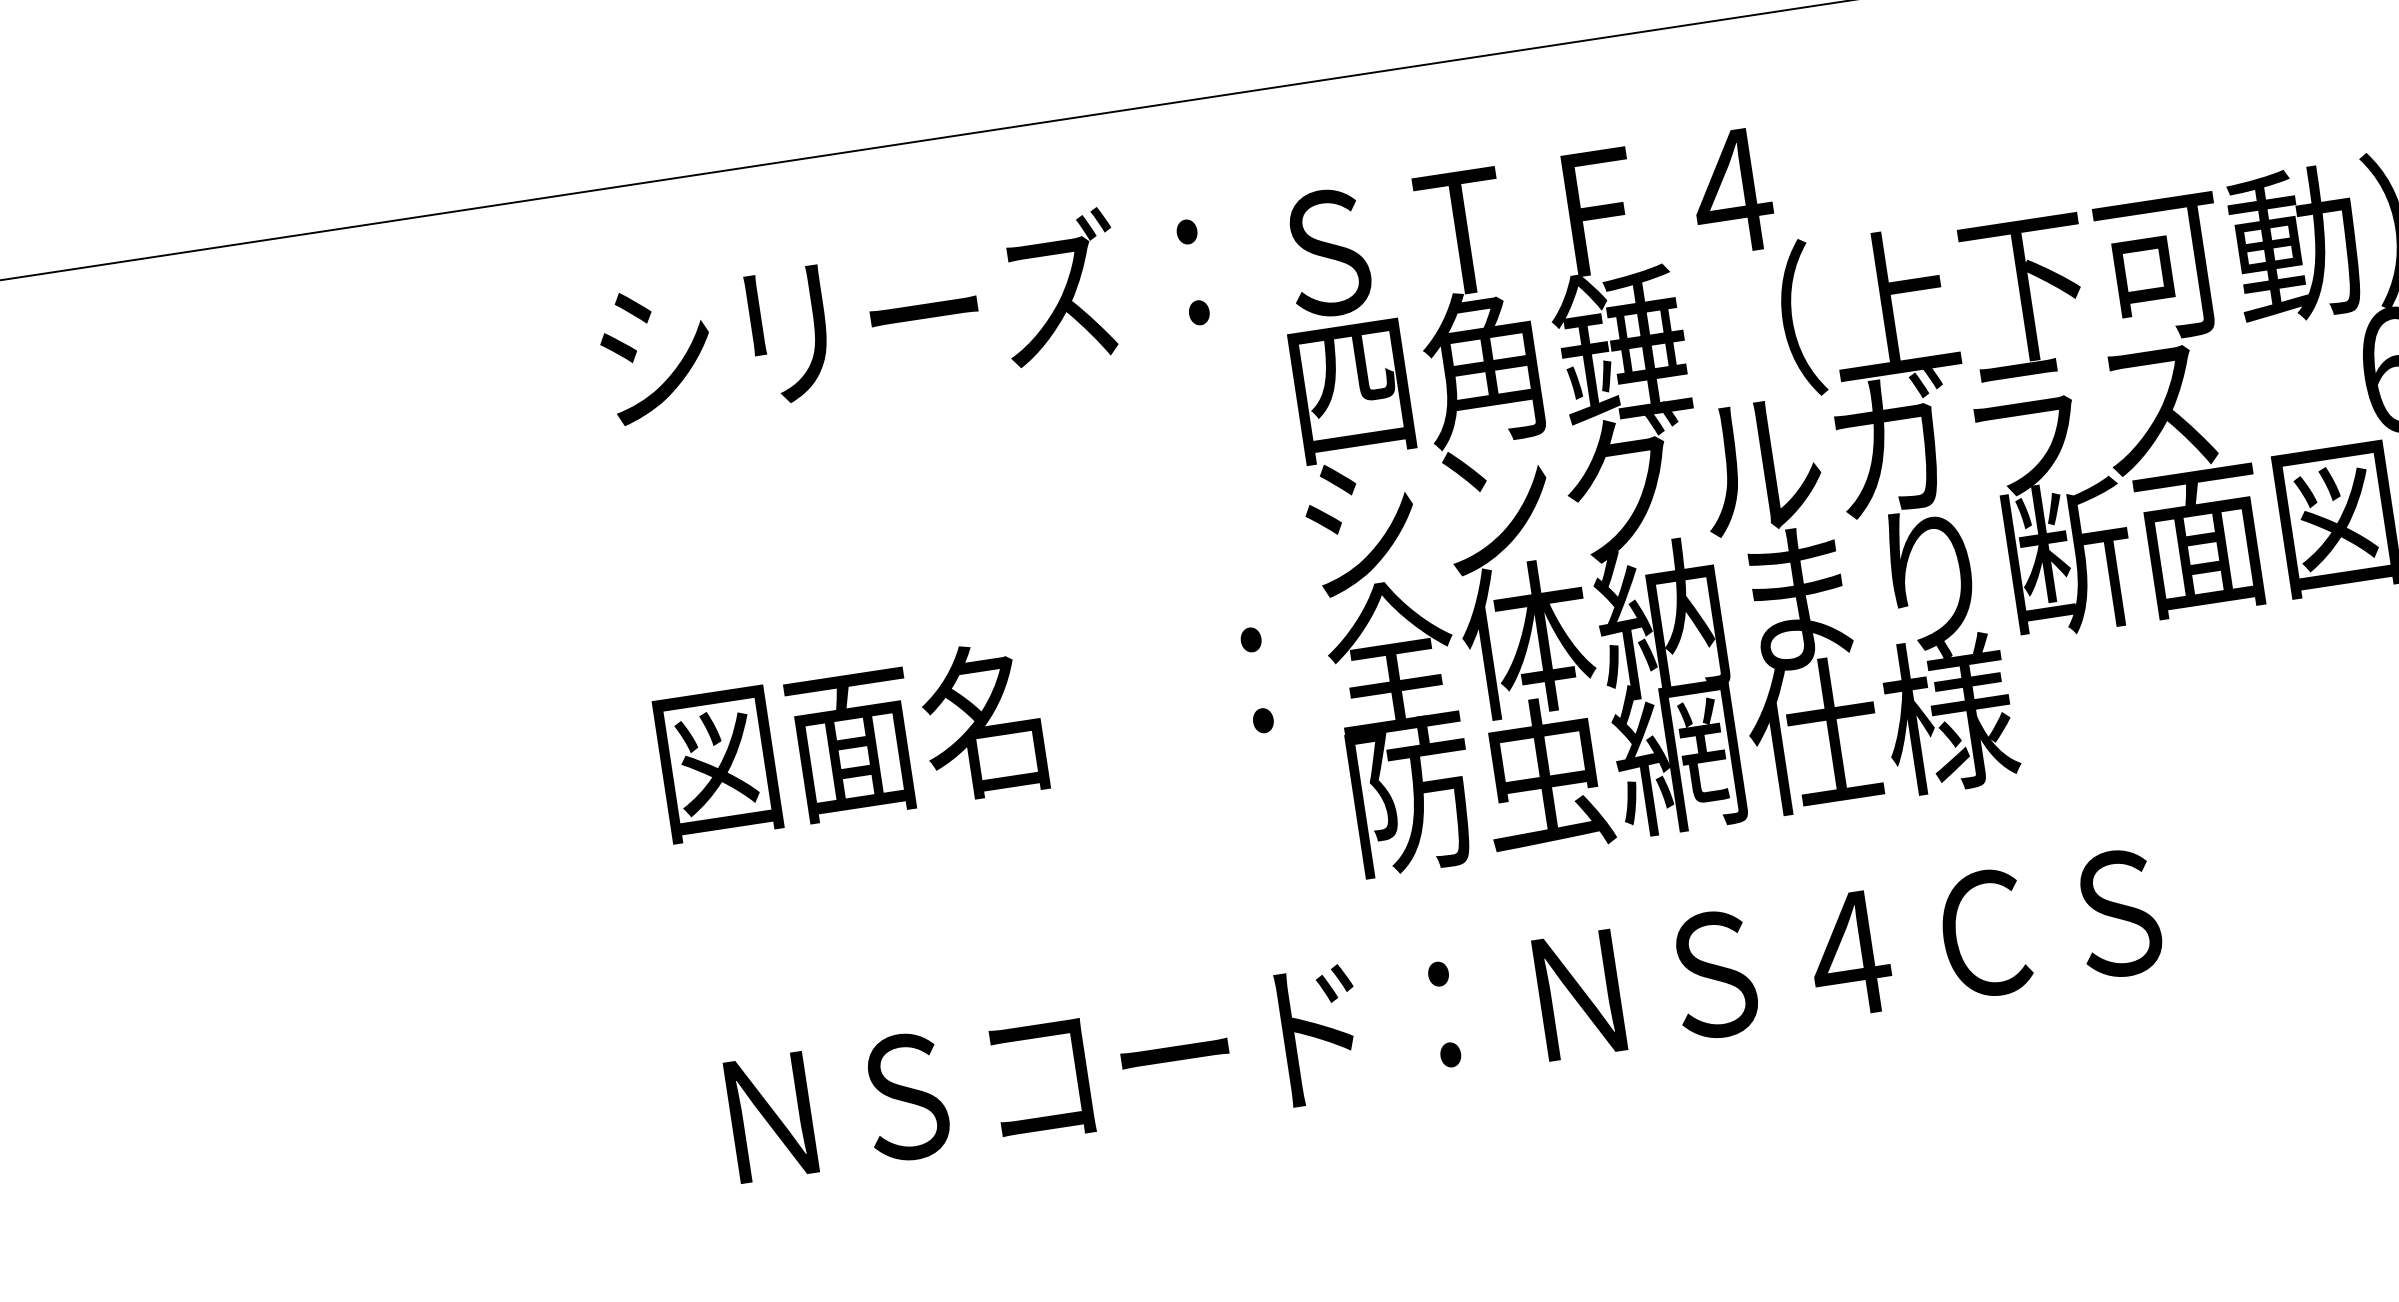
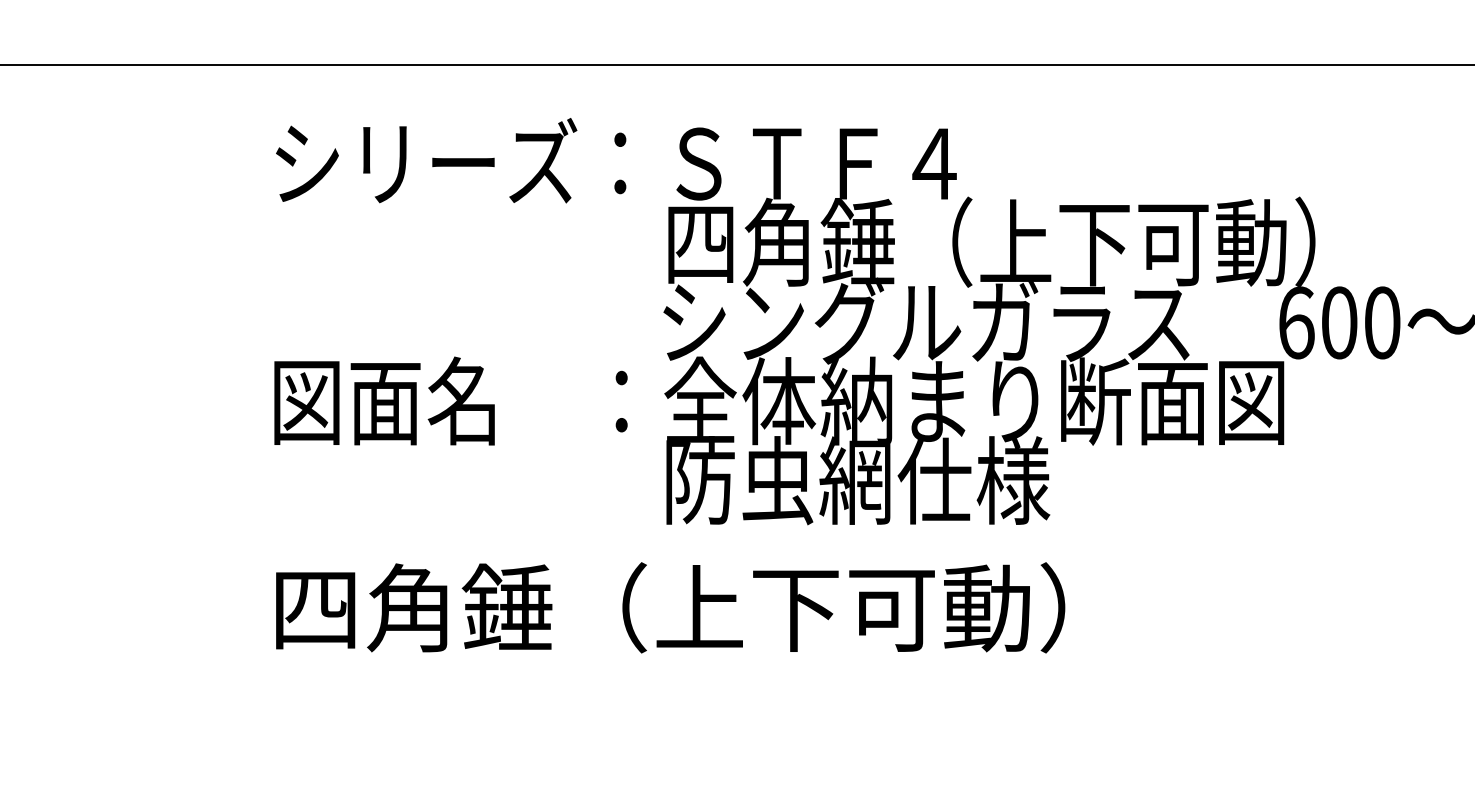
text: (1437, 1014) -> (695, 607), ＮＳコード：ＮＳ４ＣＳ -> 四角錘（上下可動）

